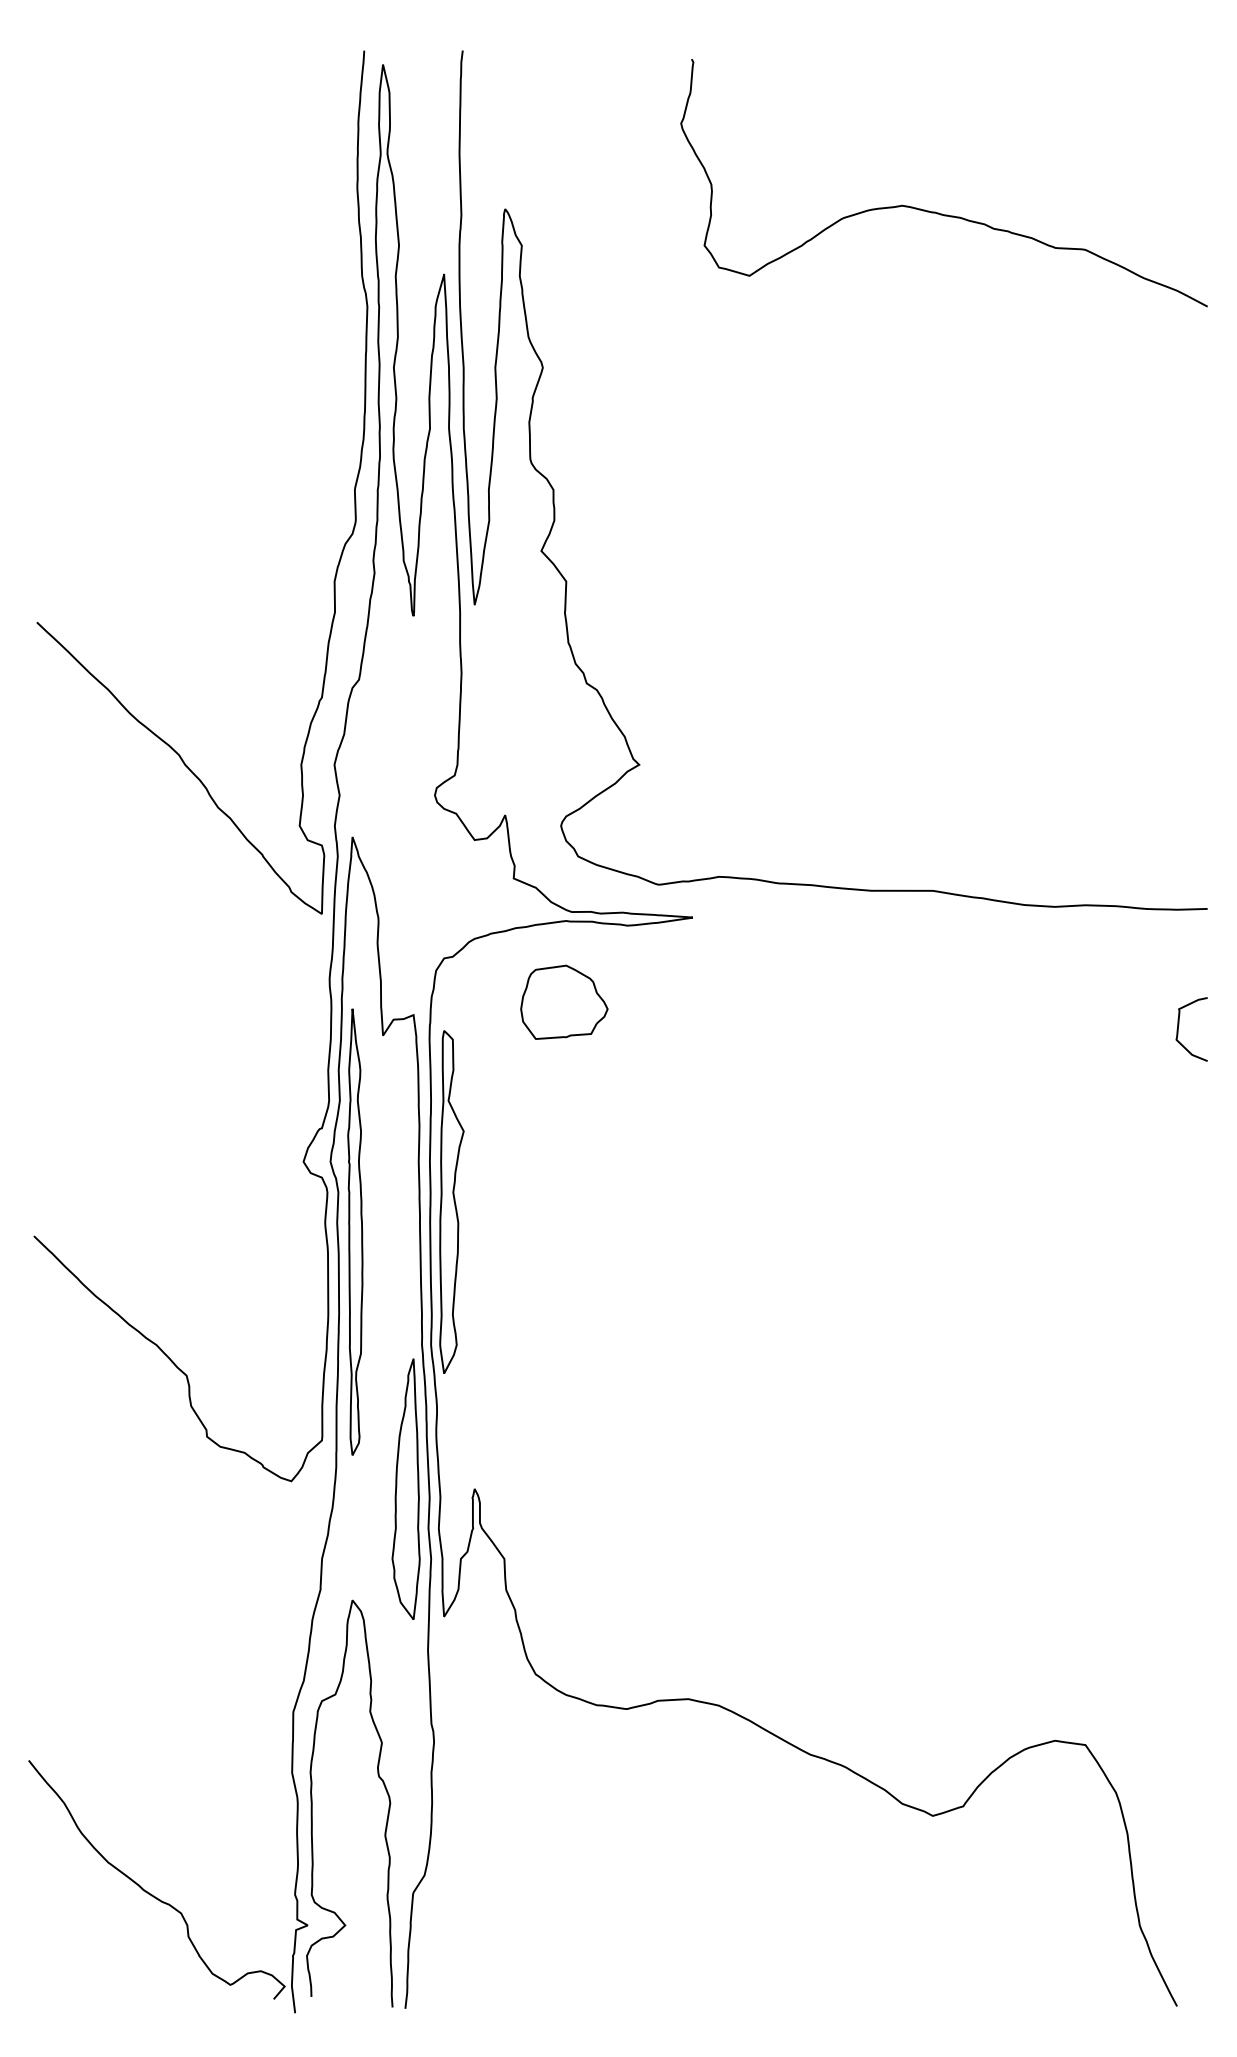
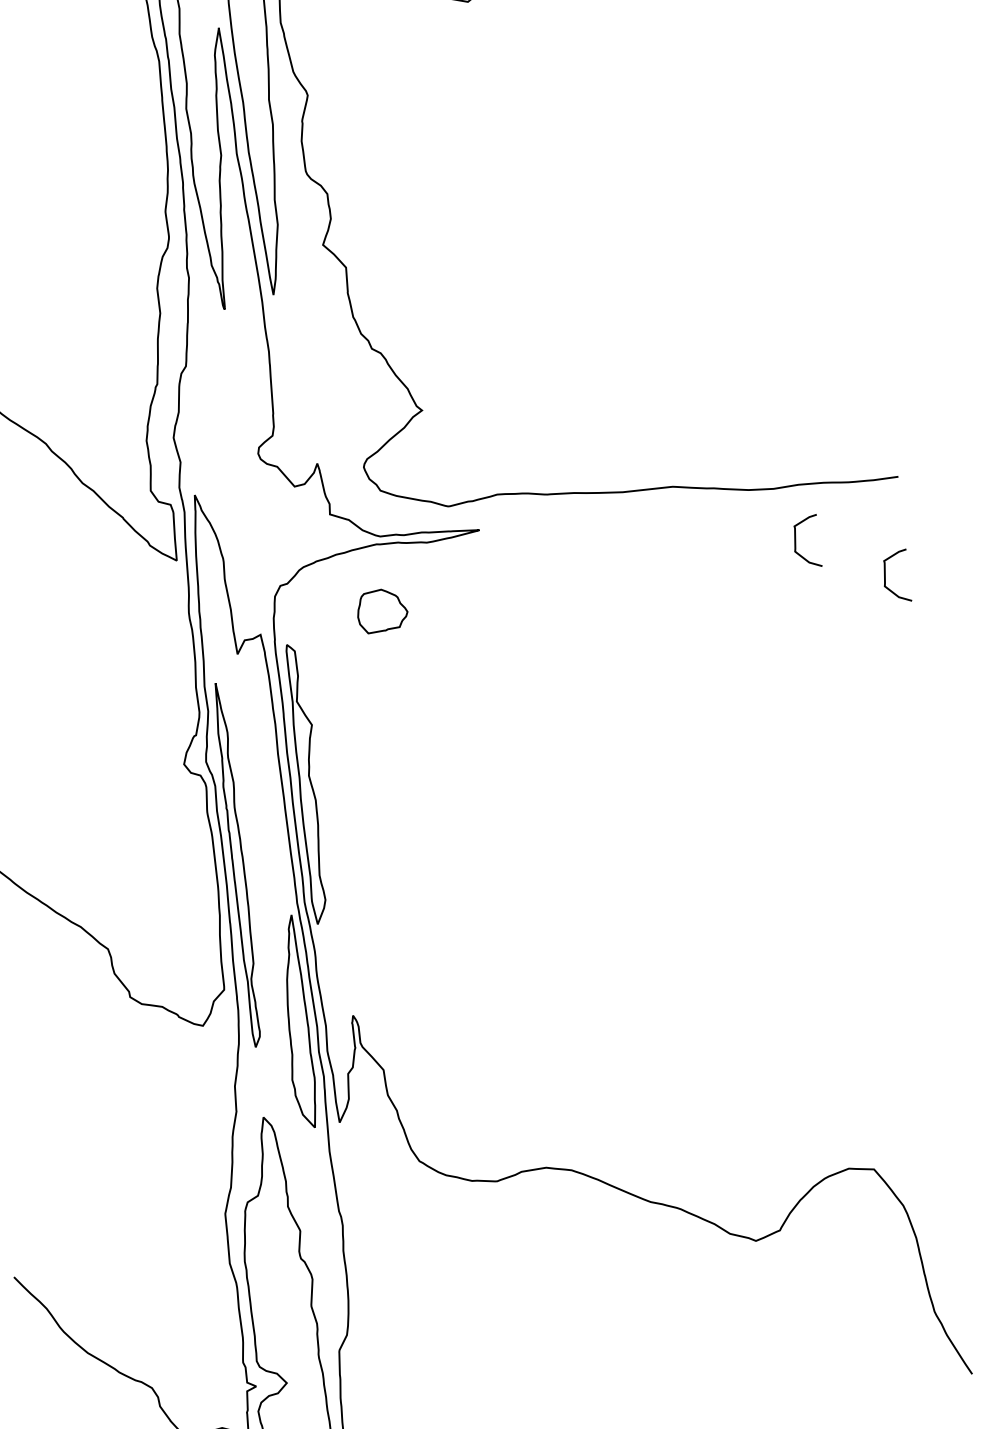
curve: (1075, 971) -> (796, 539), added
part: (564, 1001) -> (382, 610), size x0.7
part: (355, 1231) -> (238, 864), moved

